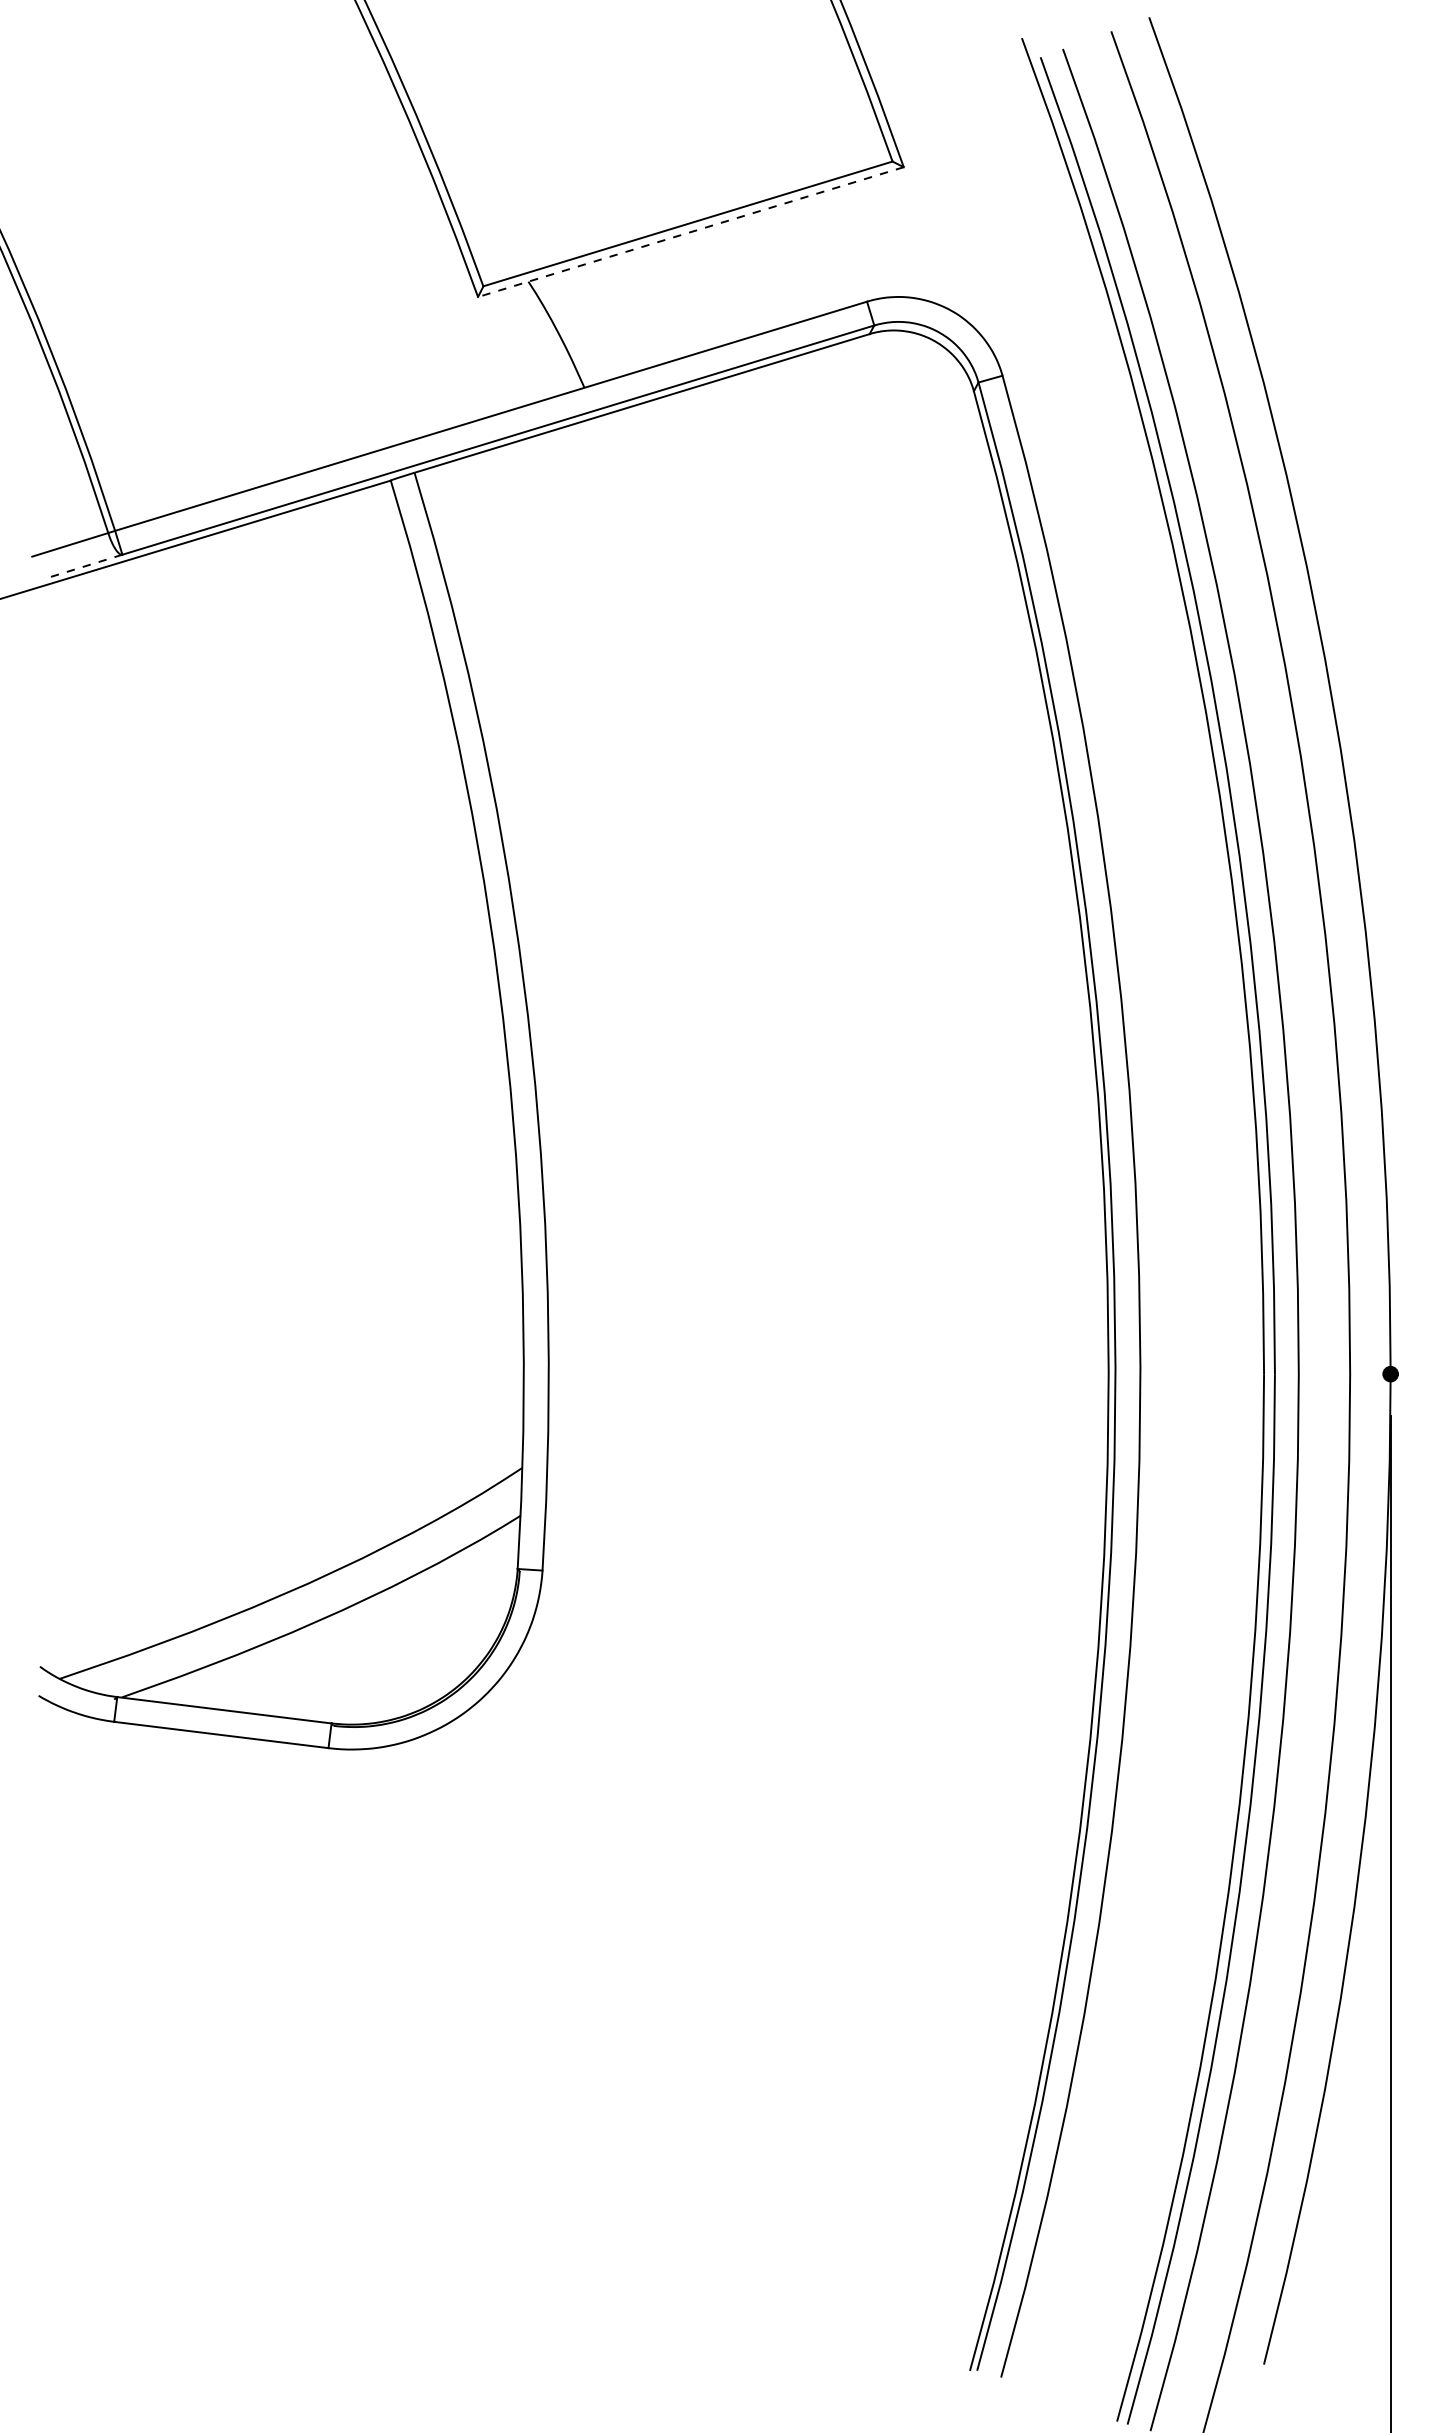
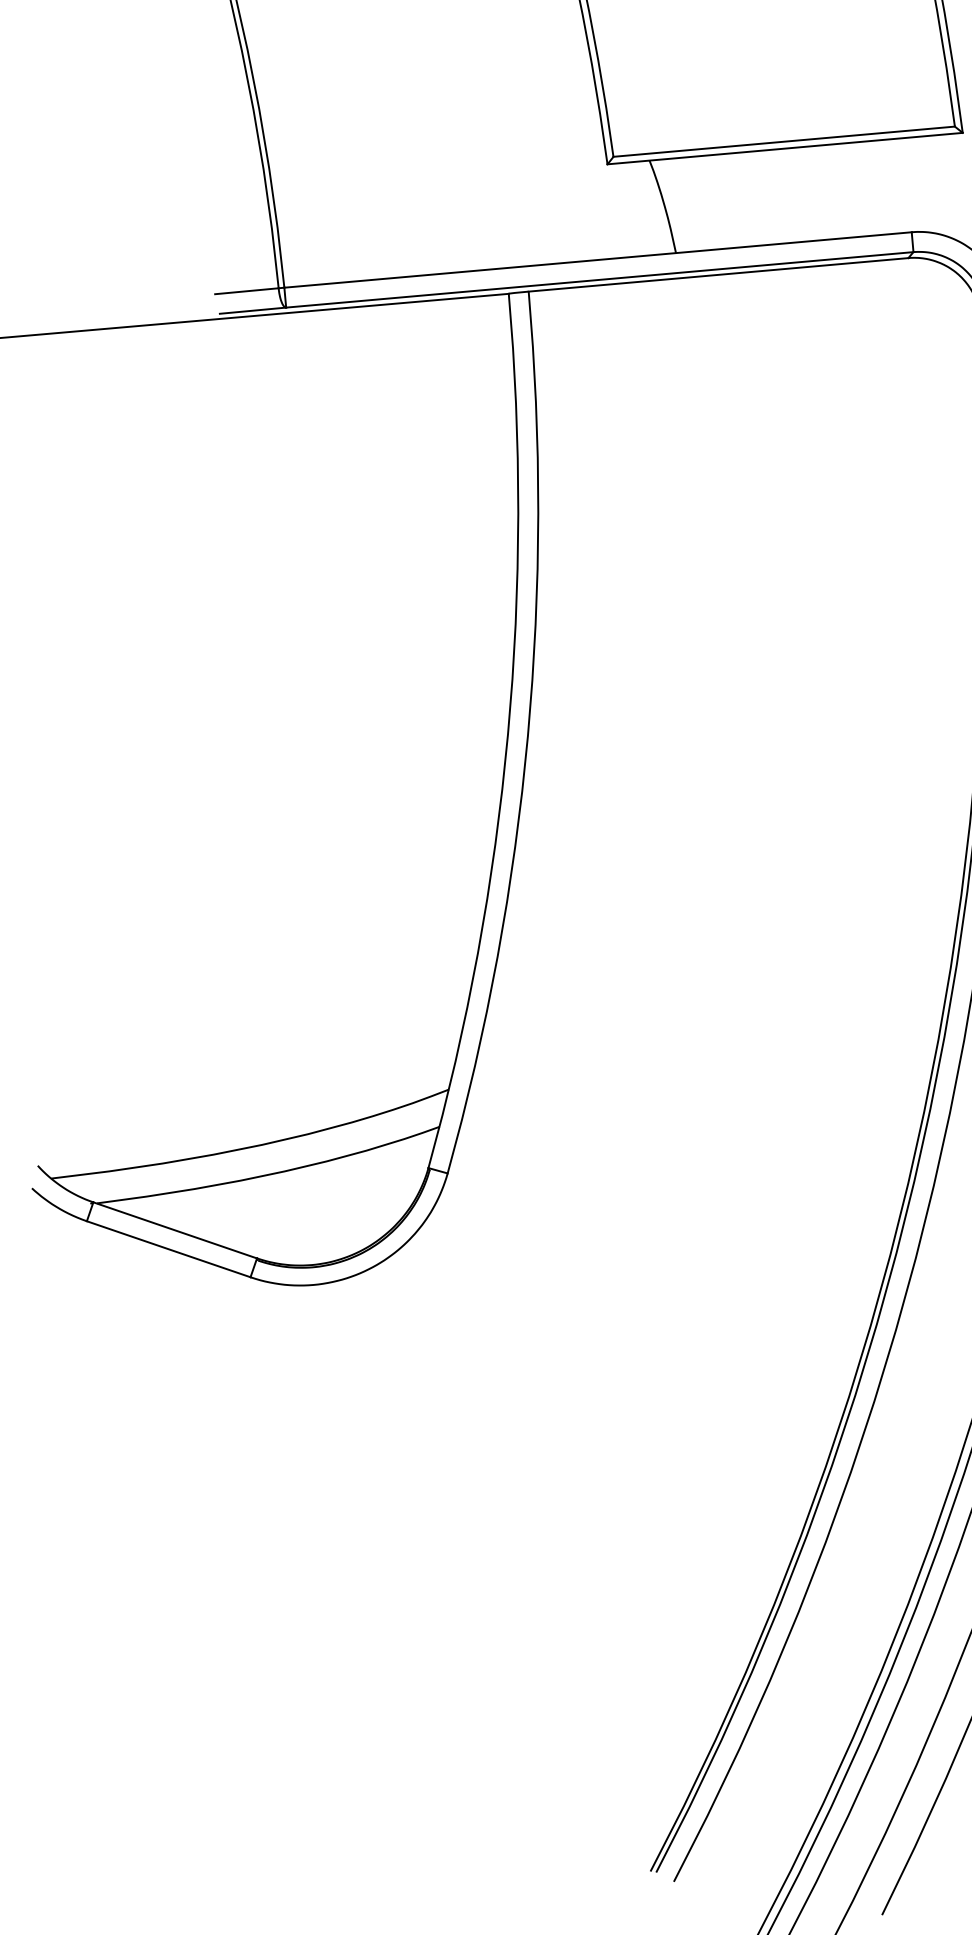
line: (690, 232) -> (784, 148), dashed -> solid
line: (82, 567) -> (252, 311), dashed -> solid

